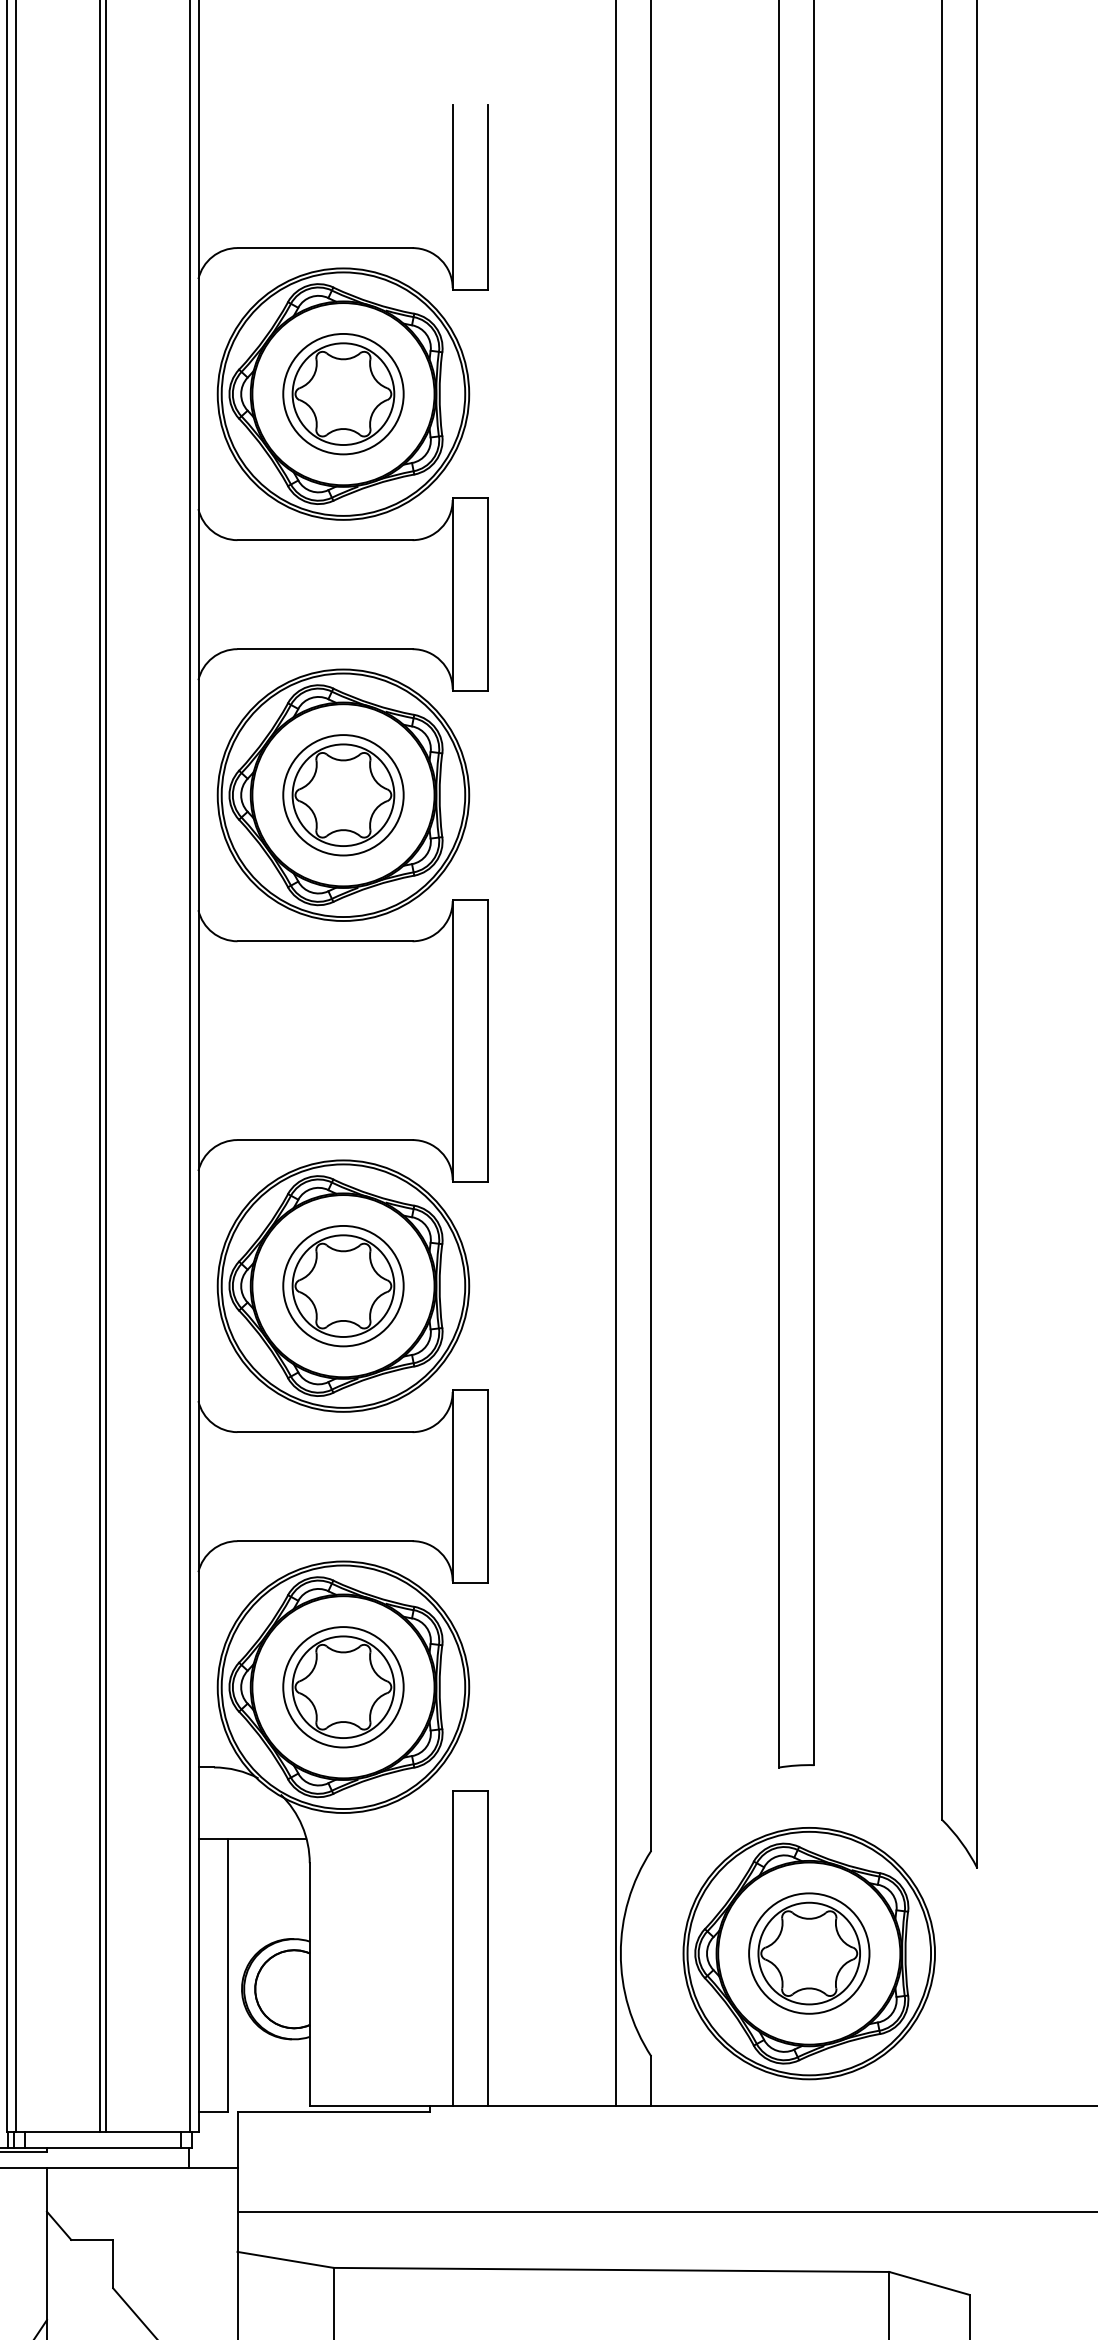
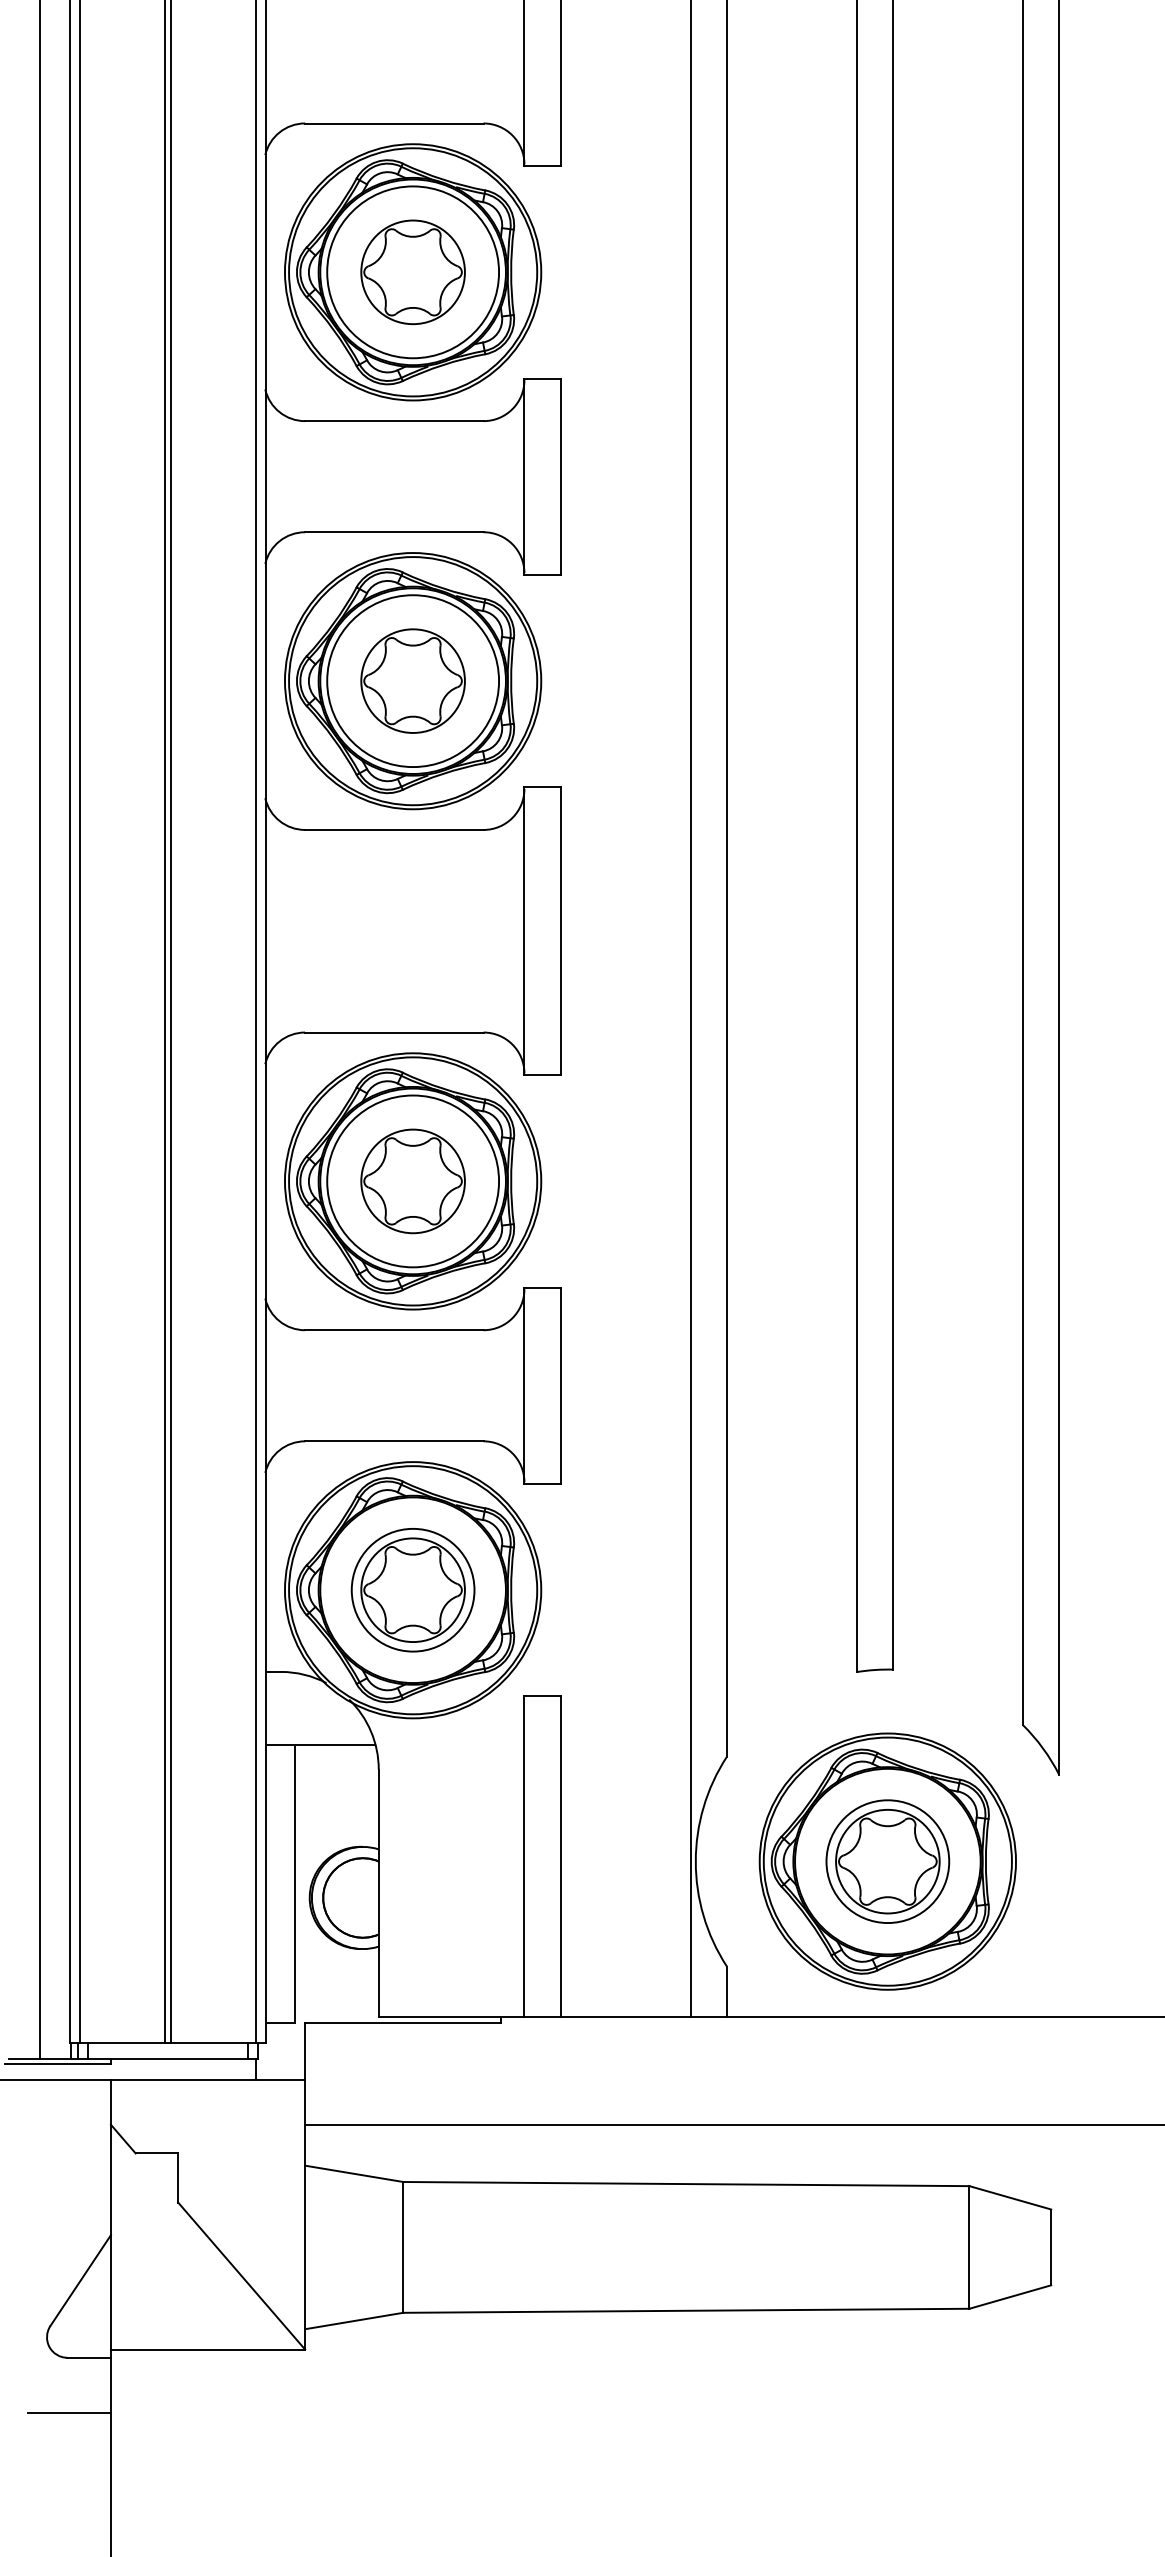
circle: (342, 393) -> (412, 271), size x1.4
circle: (342, 794) -> (412, 680), size x1.4
circle: (342, 1286) -> (412, 1181), size x1.4

